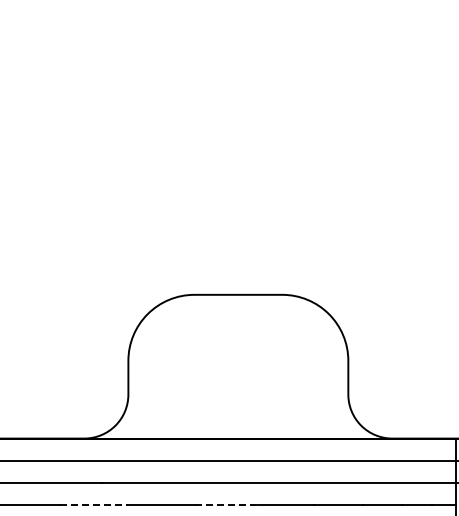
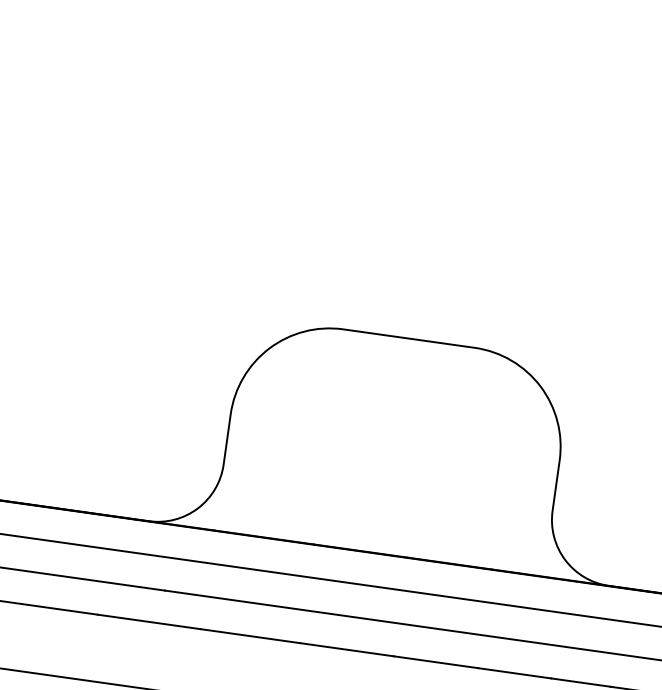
line: (94, 504) -> (149, 621), dashed -> solid
line: (226, 504) -> (347, 649), dashed -> solid

